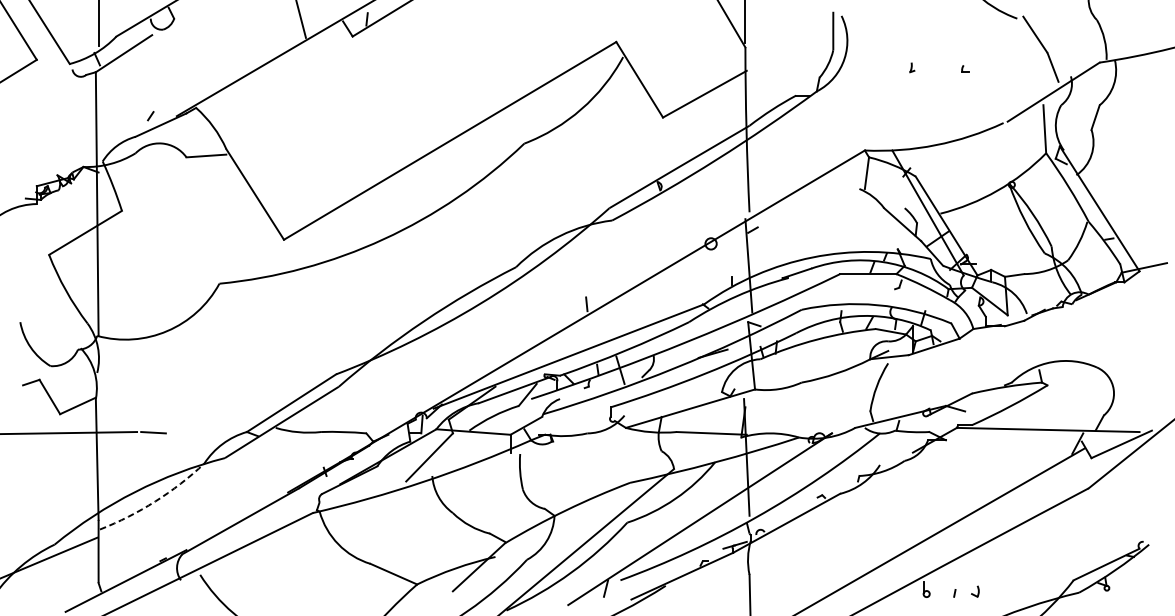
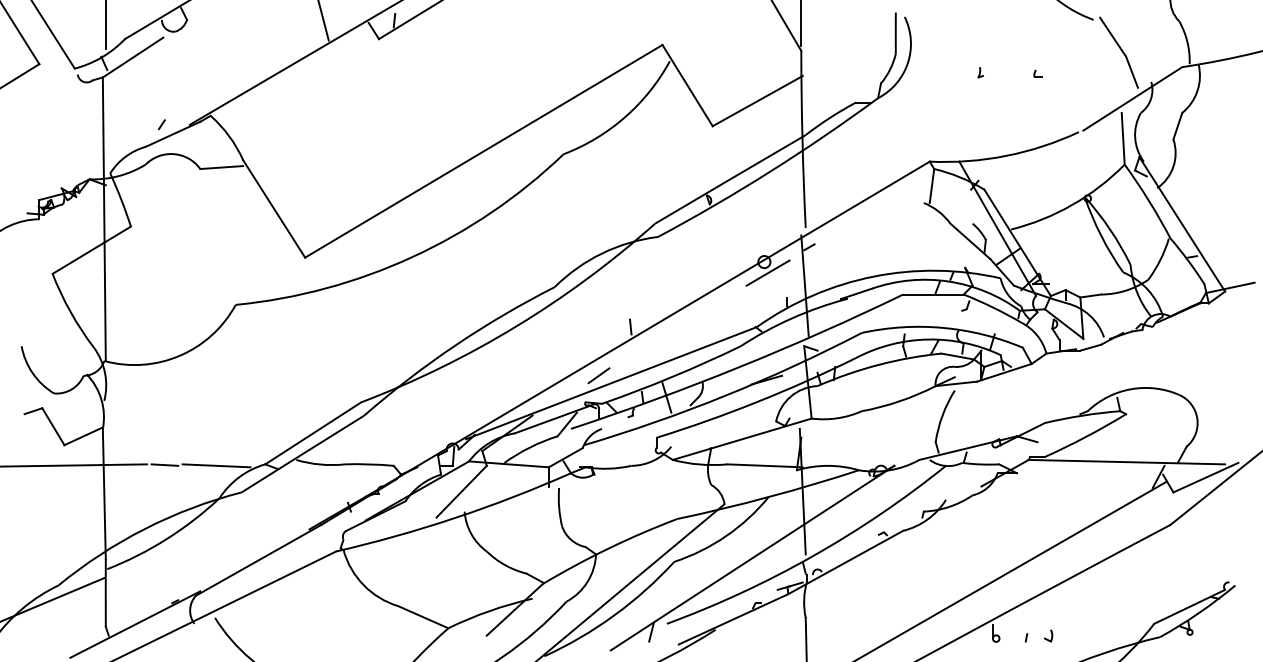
line: (713, 253) -> (767, 272), added
line: (556, 349) -> (598, 375), added
line: (201, 433) -> (216, 465), added
arc: (155, 501) -> (166, 539), dashed -> solid

